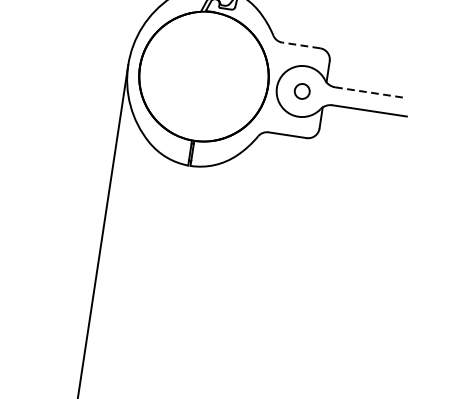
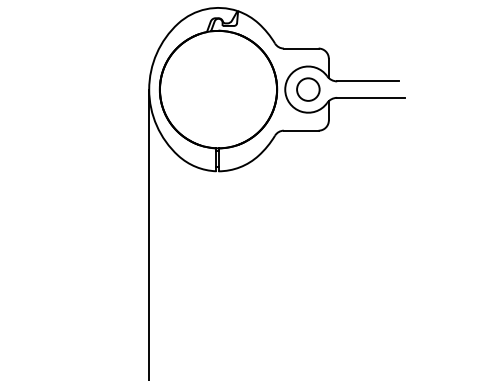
line: (300, 45) -> (300, 48), dashed -> solid
circle: (302, 91) -> (308, 89), size x1.67
line: (369, 92) -> (368, 81), dashed -> solid

